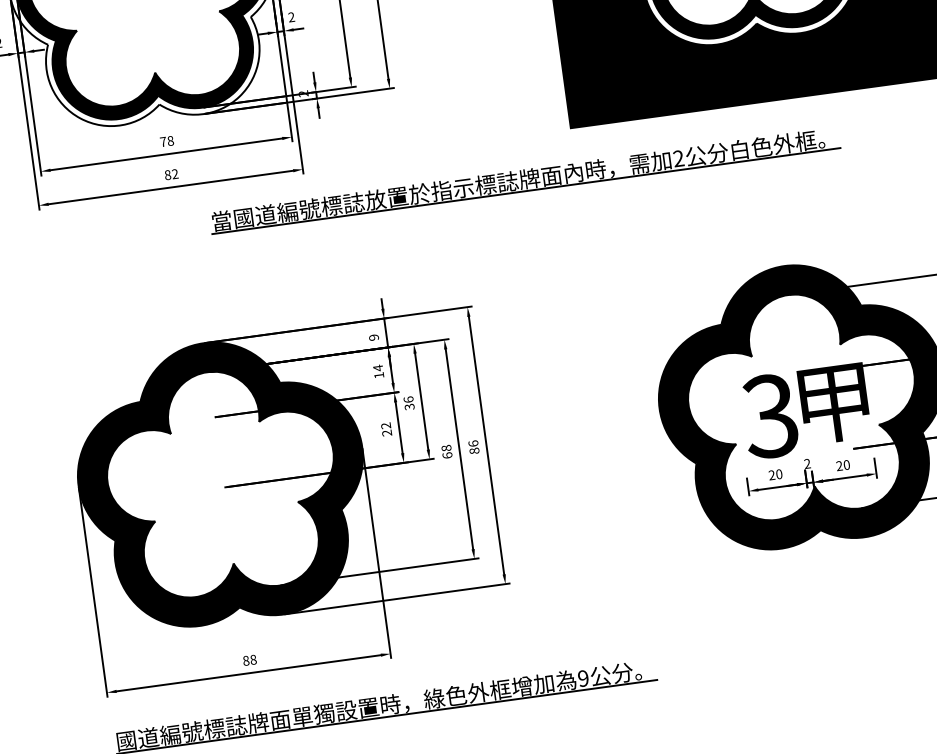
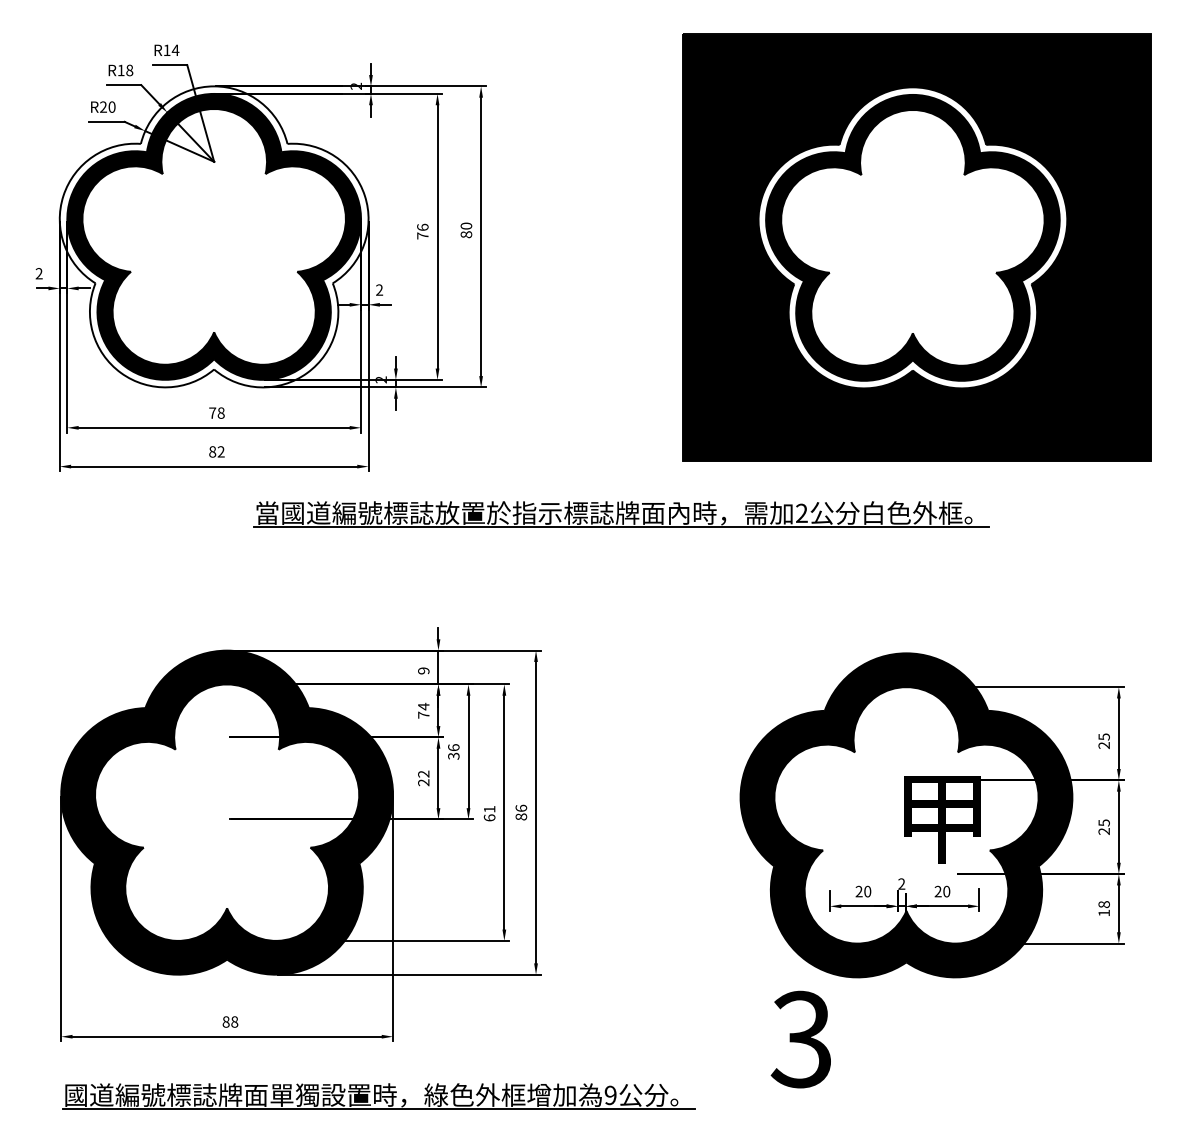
text: (378, 374) -> (423, 714), 14 -> 74
text: (769, 416) -> (800, 1039), moved
text: (446, 447) -> (489, 808), 68 -> 61

